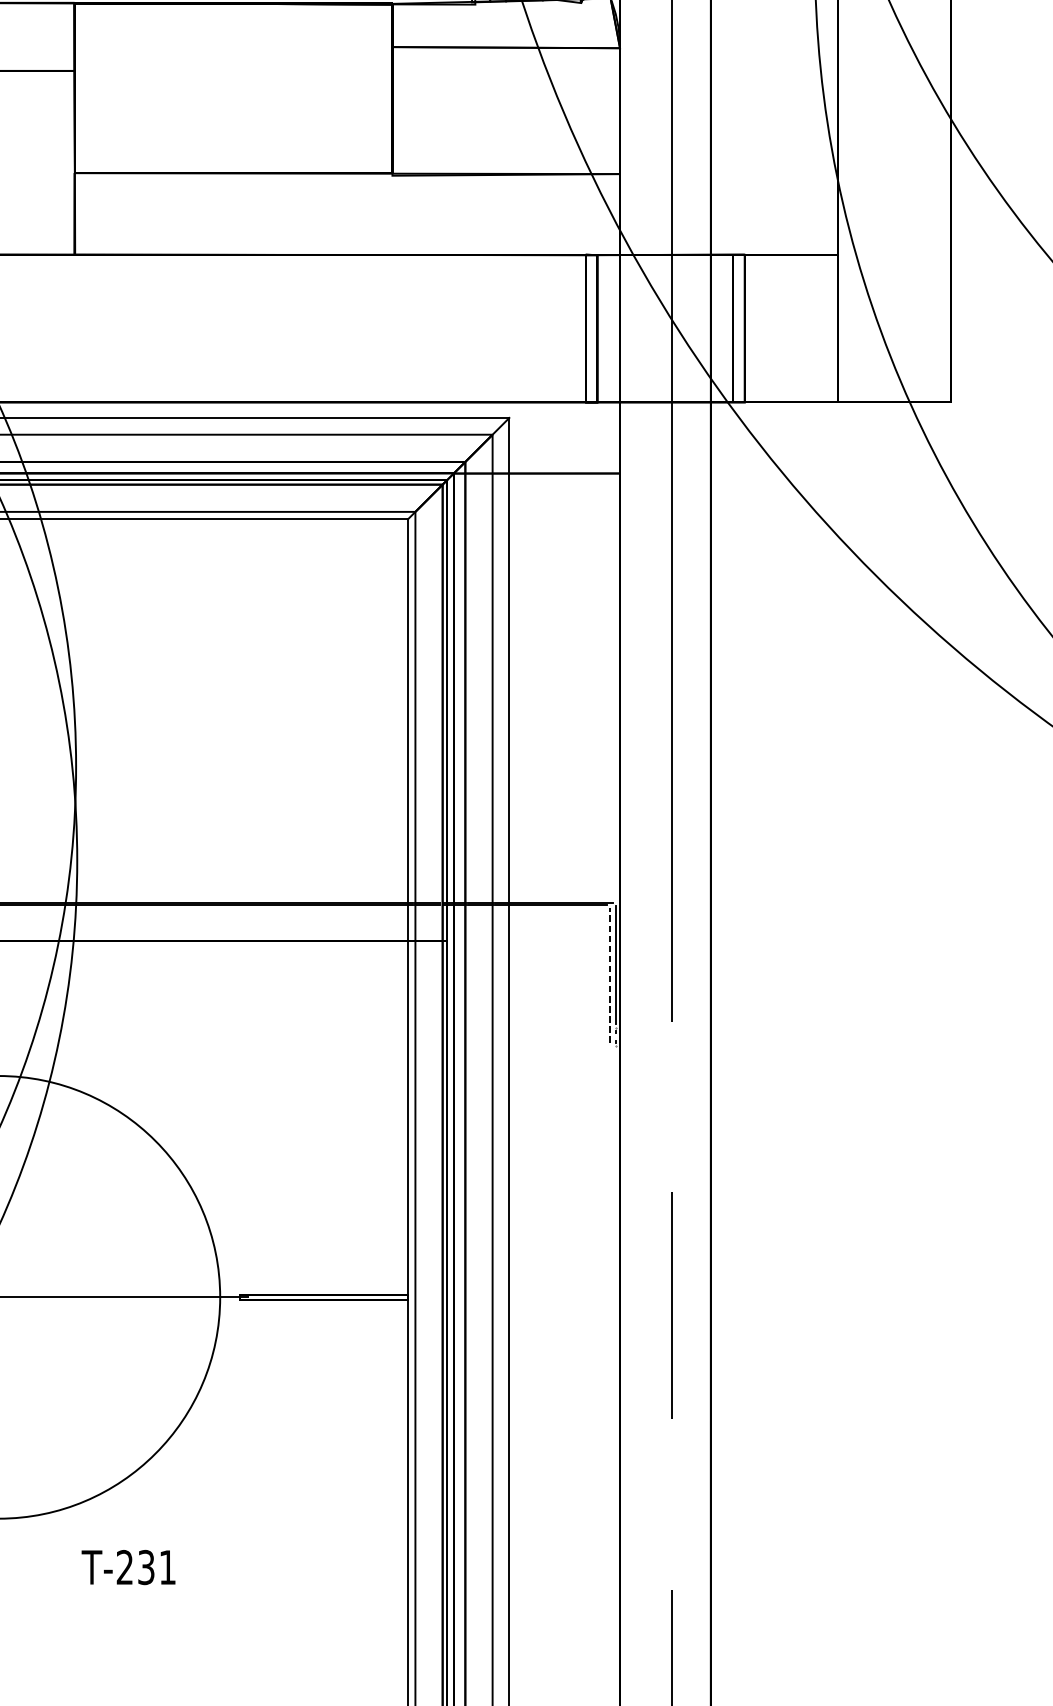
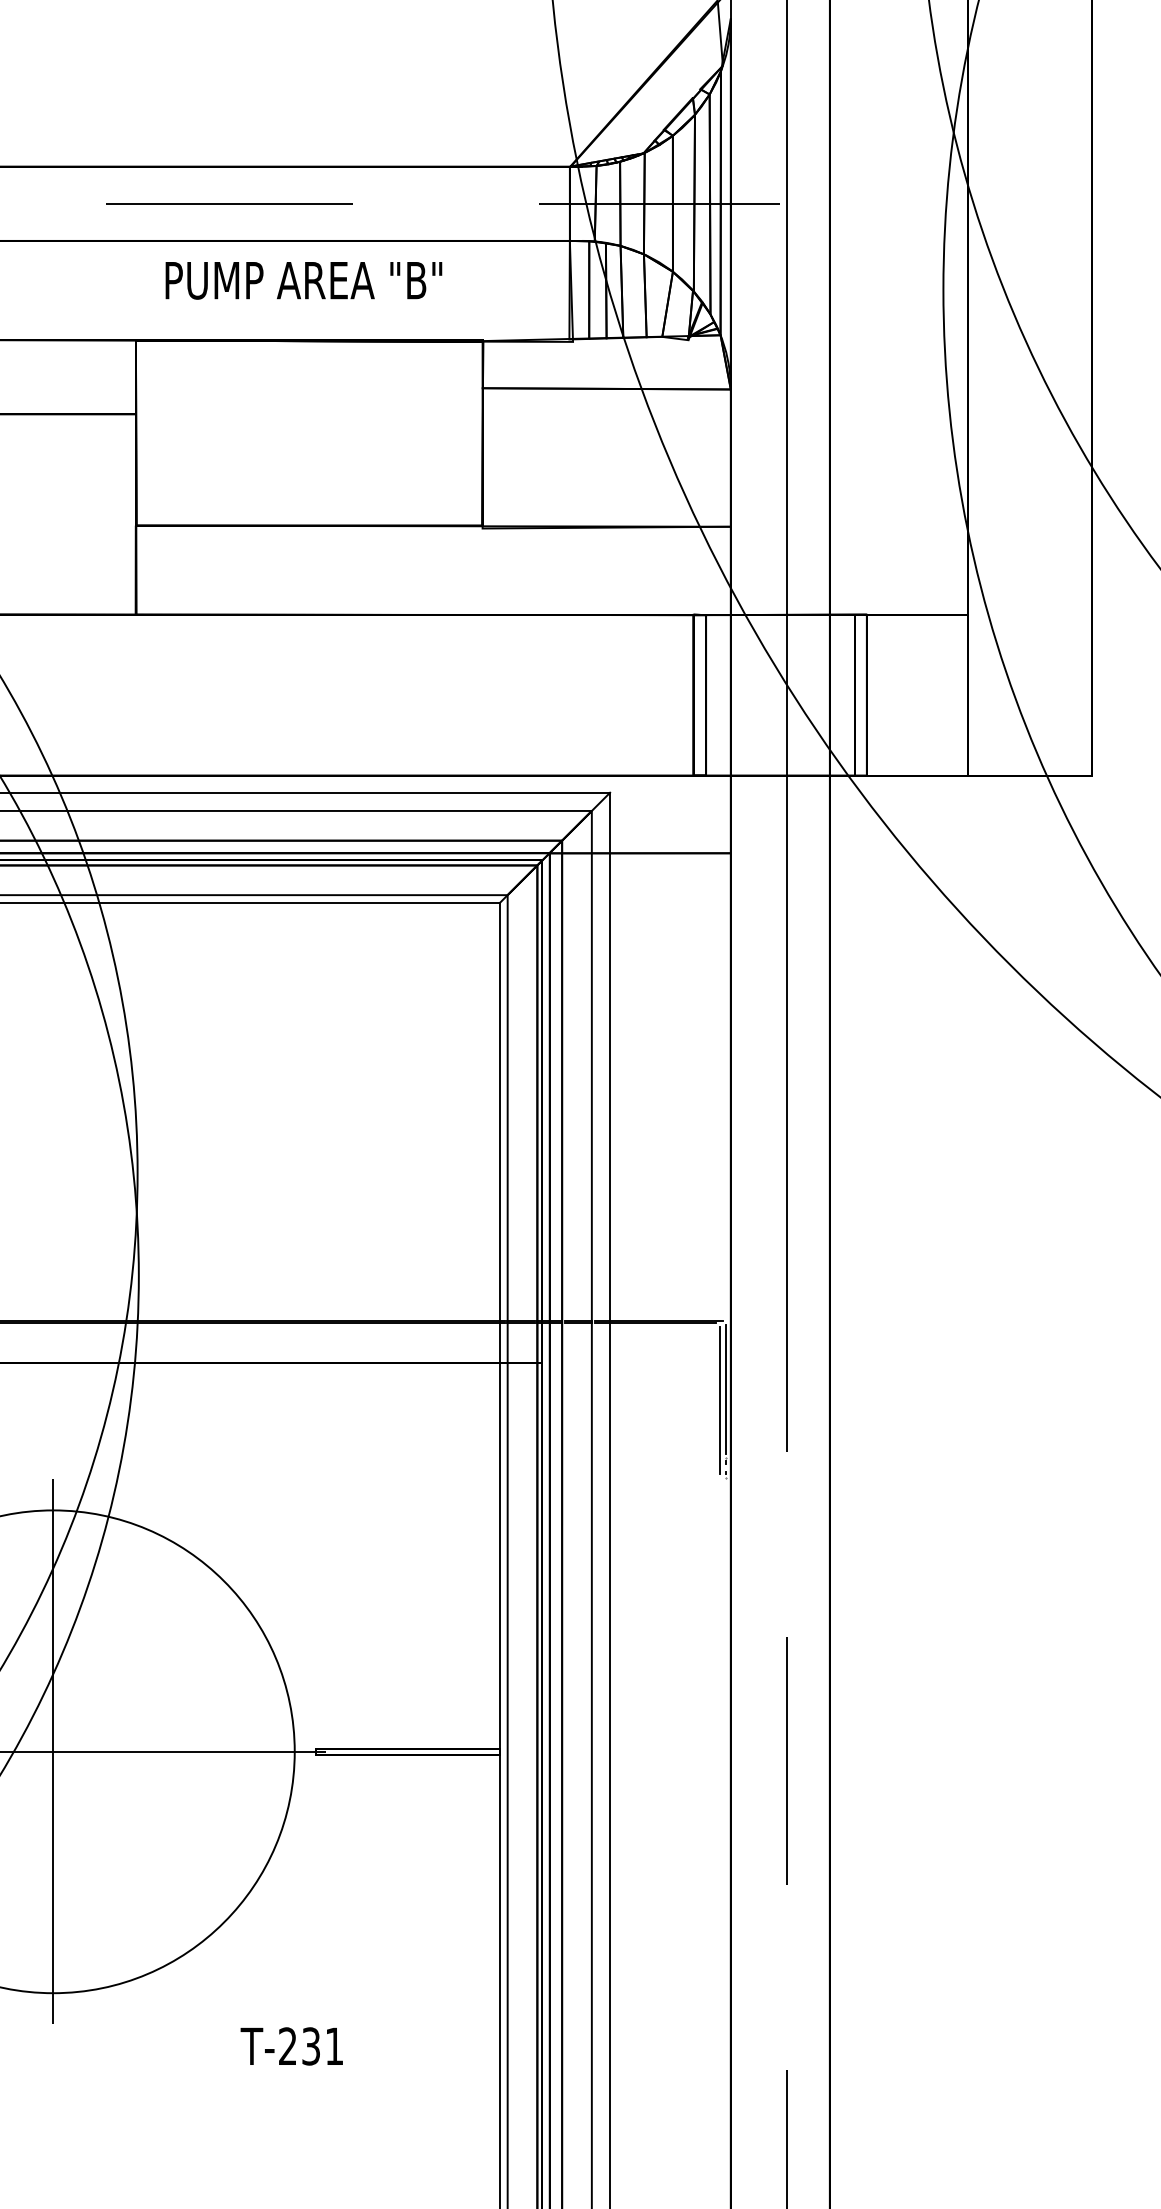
line: (610, 975) -> (720, 1400), dashed -> solid
text: (128, 1567) -> (291, 2046), moved

